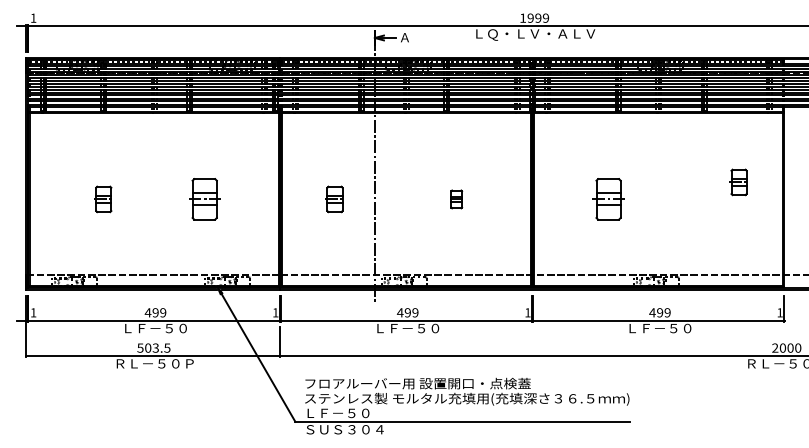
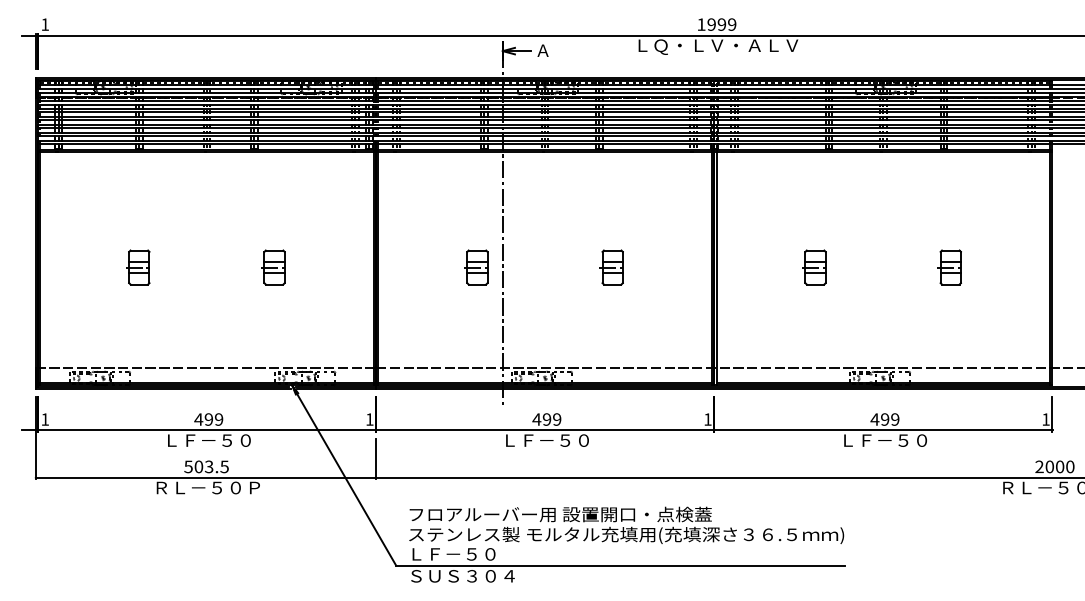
part: (738, 182) -> (950, 267), moved
part: (204, 199) -> (274, 267), size x0.62
part: (334, 199) -> (476, 267), moved
part: (456, 199) -> (612, 267), size x1.43
part: (607, 199) -> (814, 267), size x0.62

